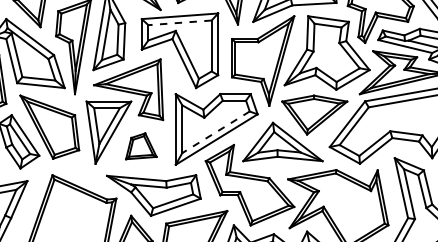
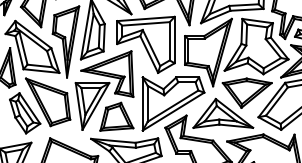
line: (180, 22) -> (146, 23), dashed -> solid
line: (216, 132) -> (173, 106), dashed -> solid
part: (141, 145) -> (117, 116), size x1.43

